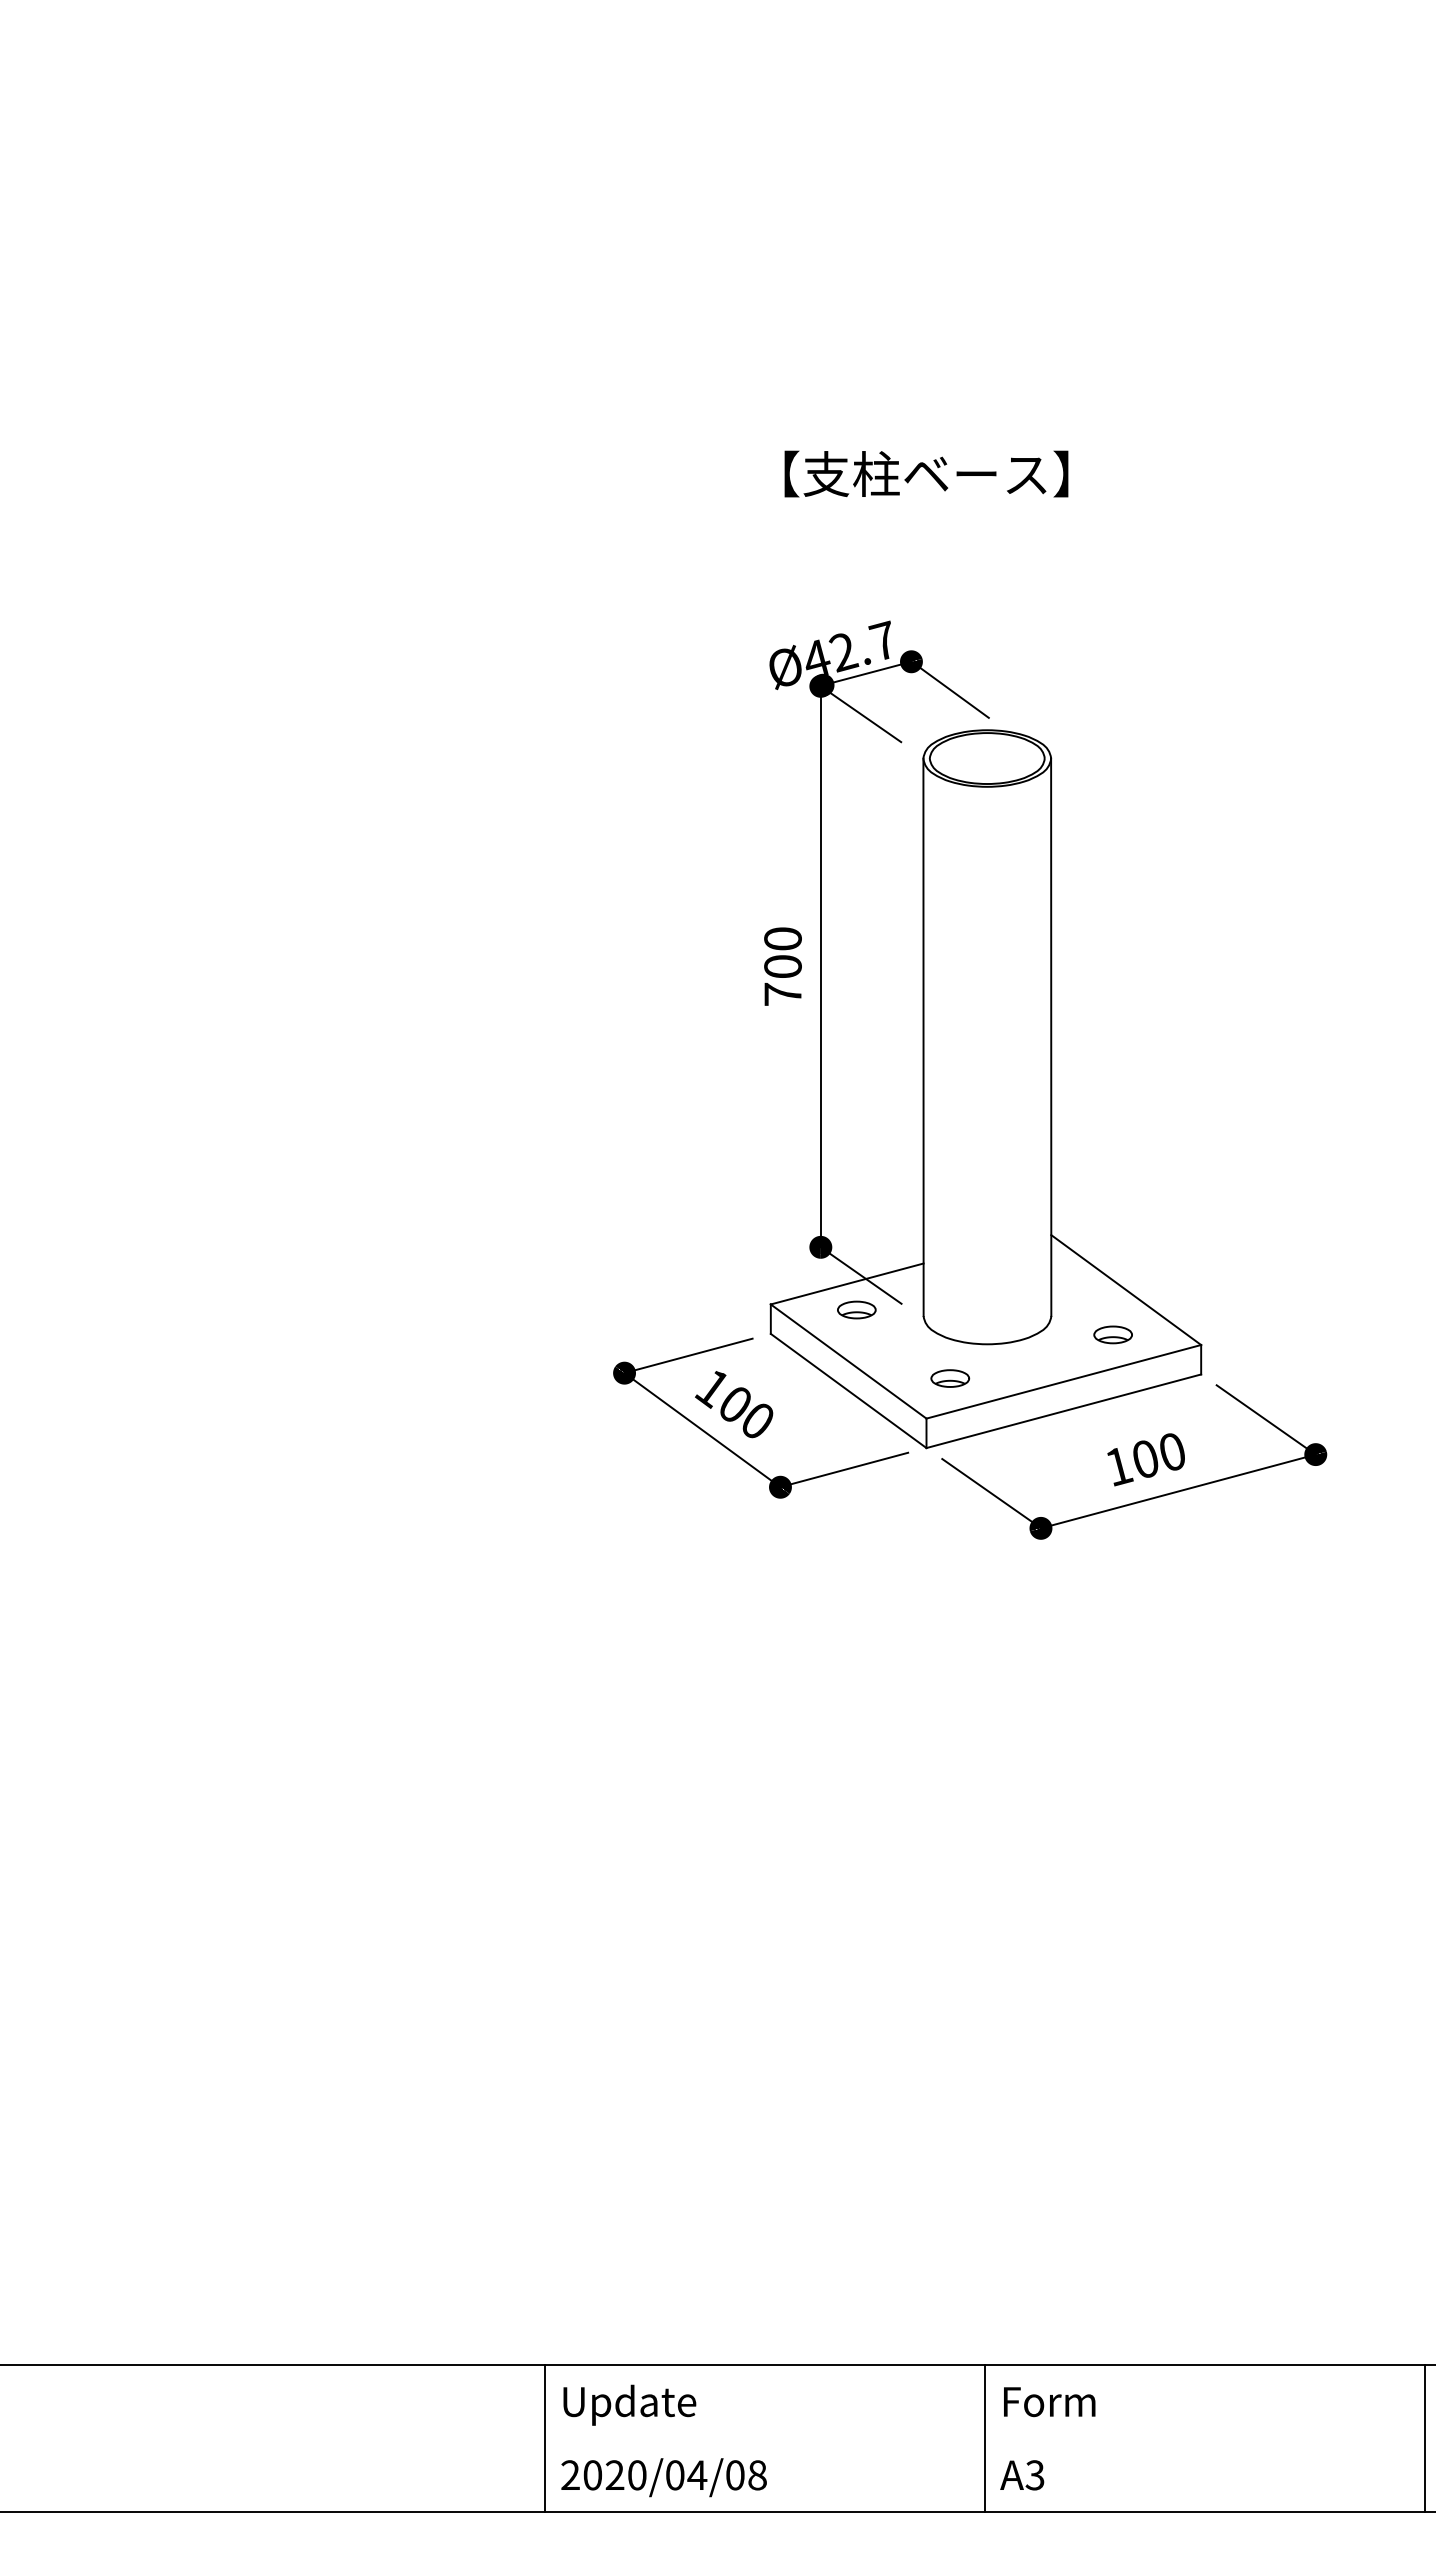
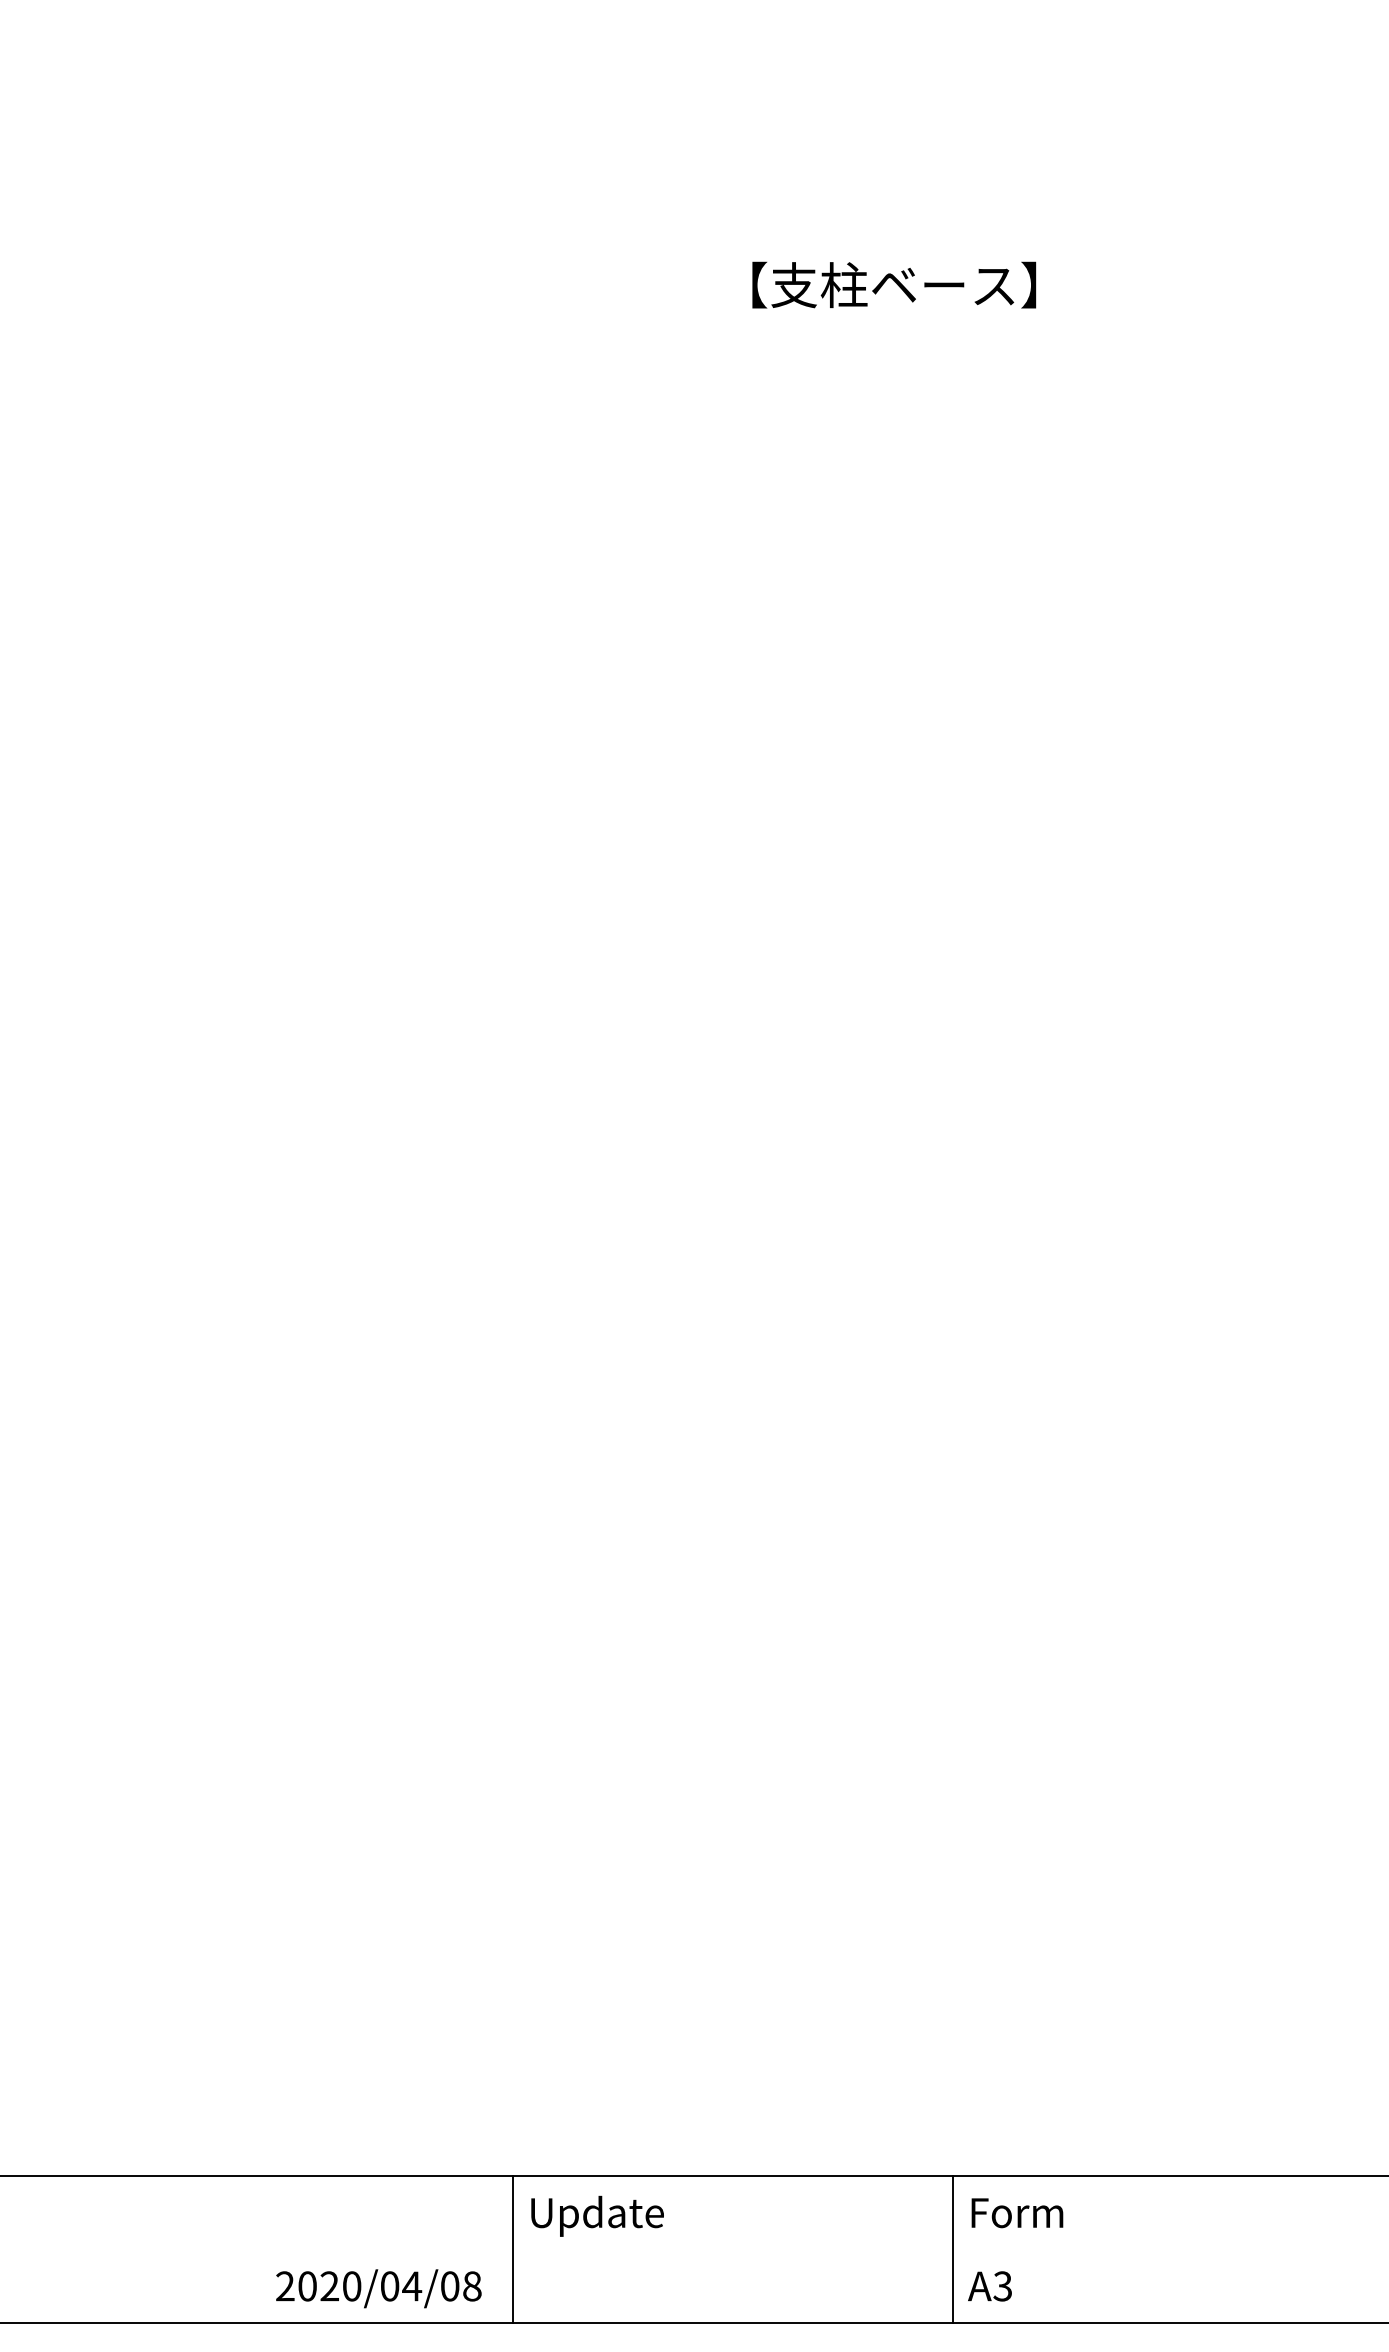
part: (970, 1079) -> (938, 890), removed
text: (663, 2477) -> (378, 2288), moved

